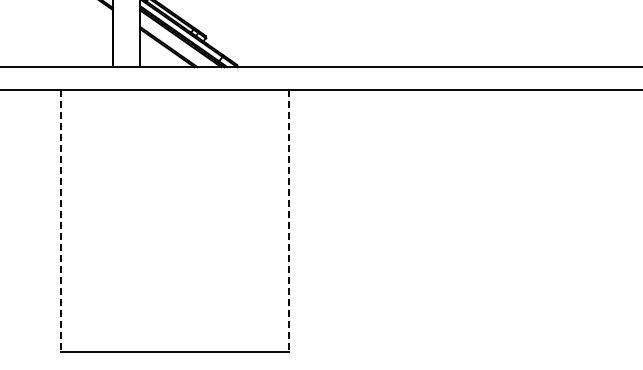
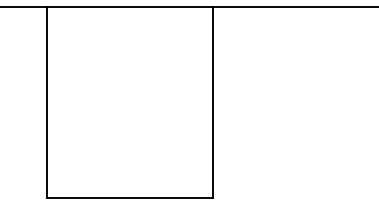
line: (61, 221) -> (47, 102), dashed -> solid
line: (289, 221) -> (213, 102), dashed -> solid

